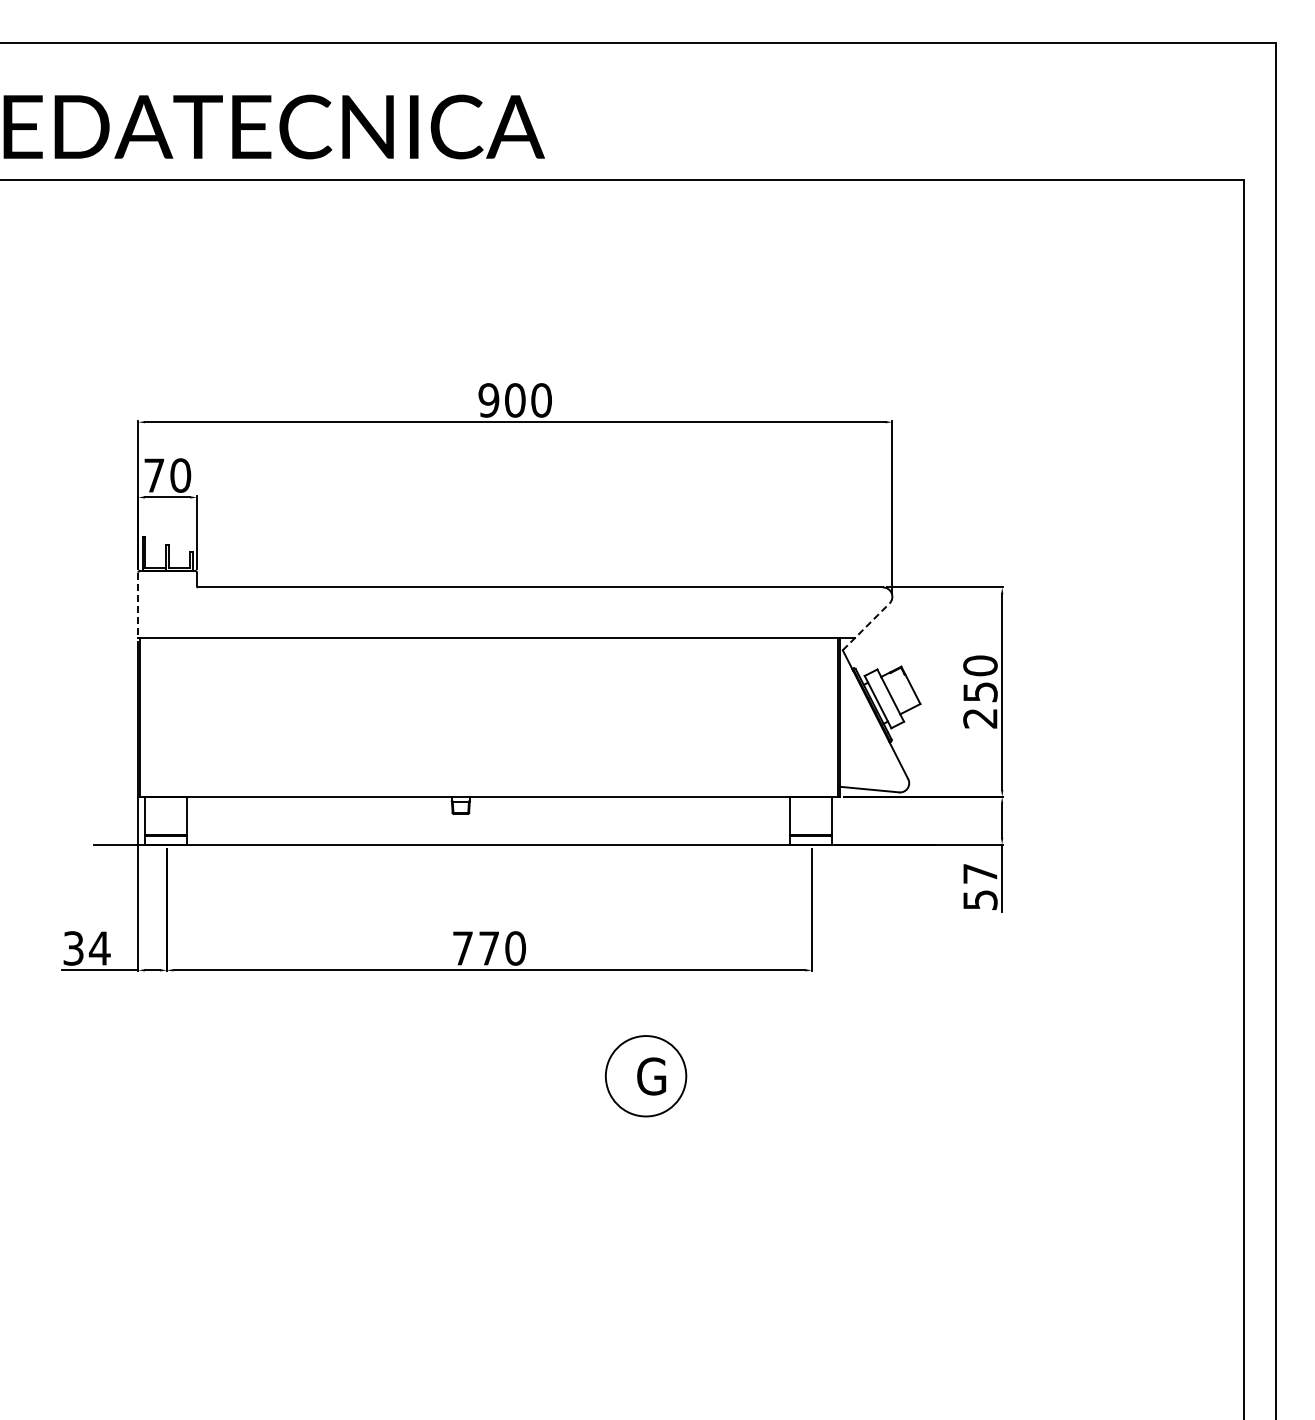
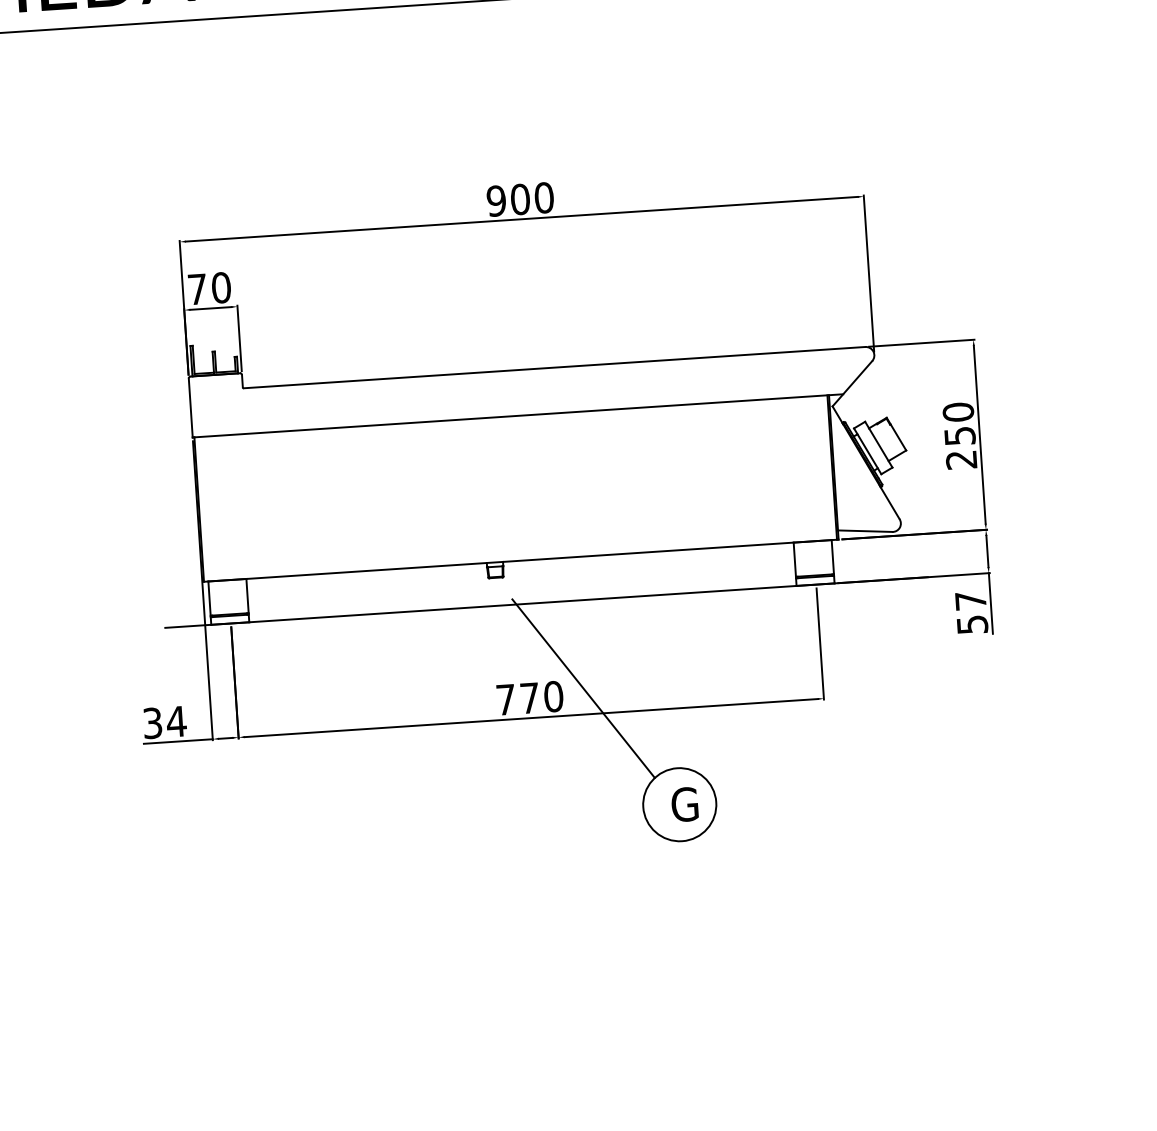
line: (138, 605) -> (190, 408), dashed -> solid
line: (866, 626) -> (852, 383), dashed -> solid
line: (548, 941) -> (583, 688), added

